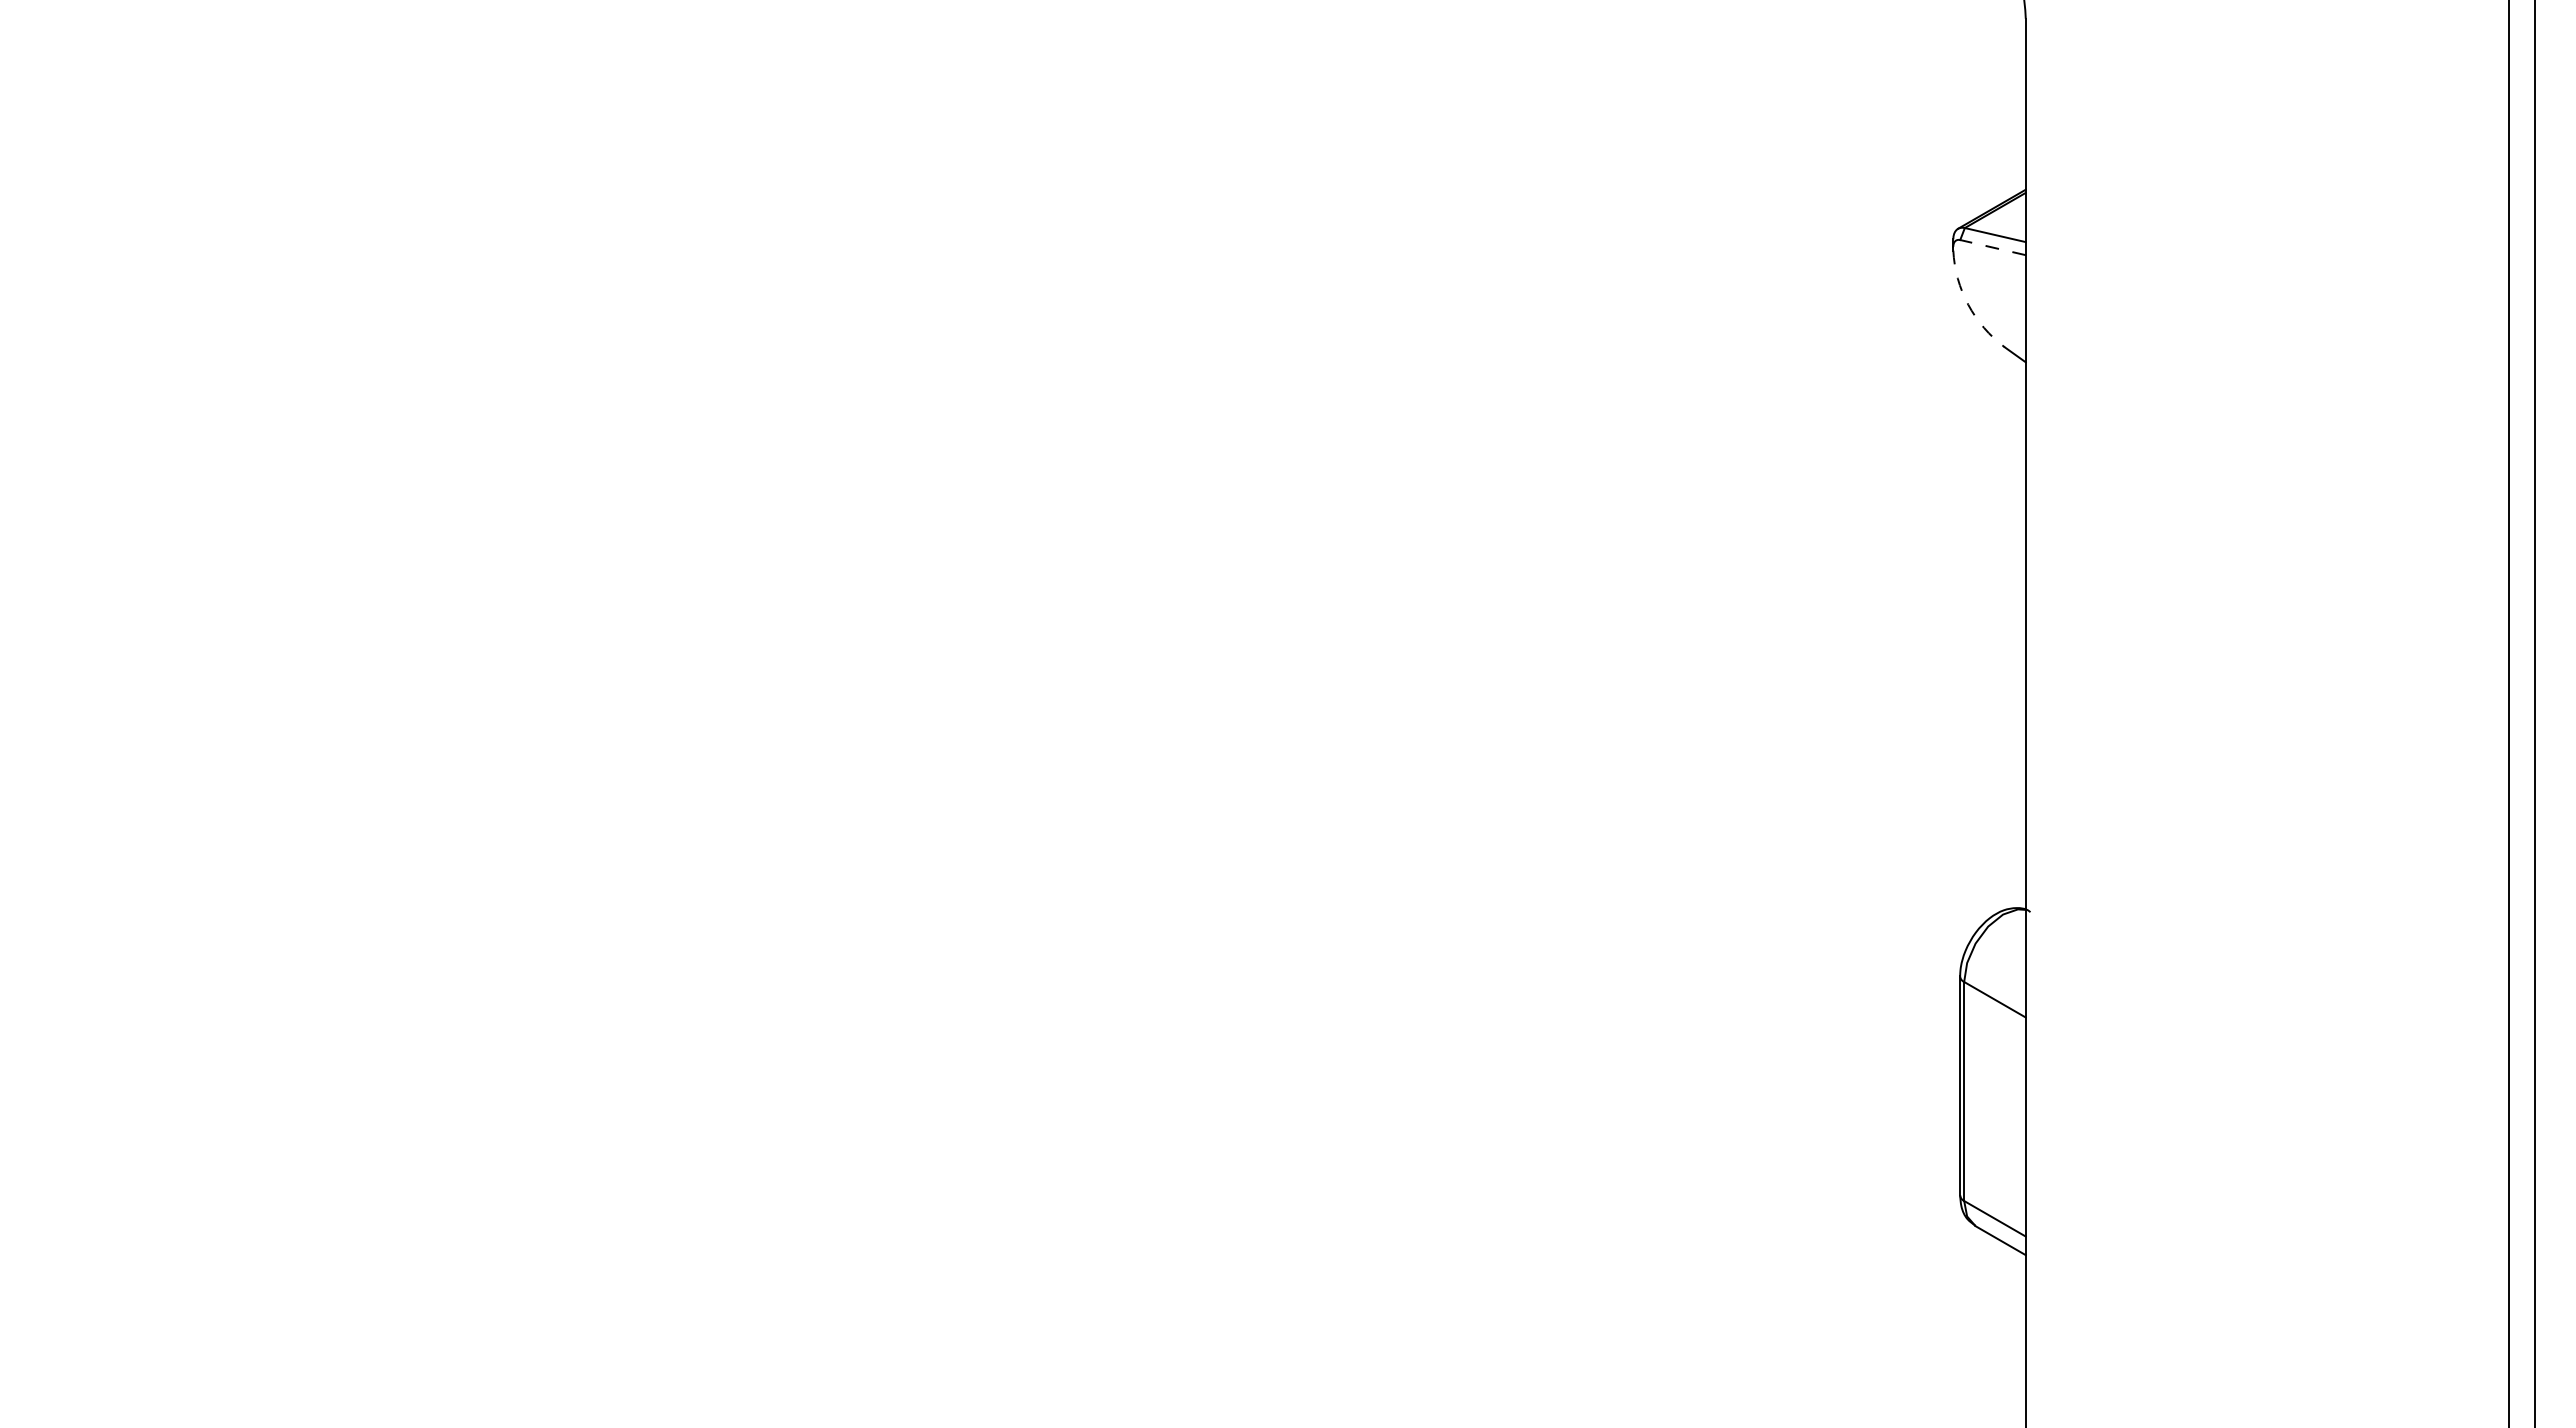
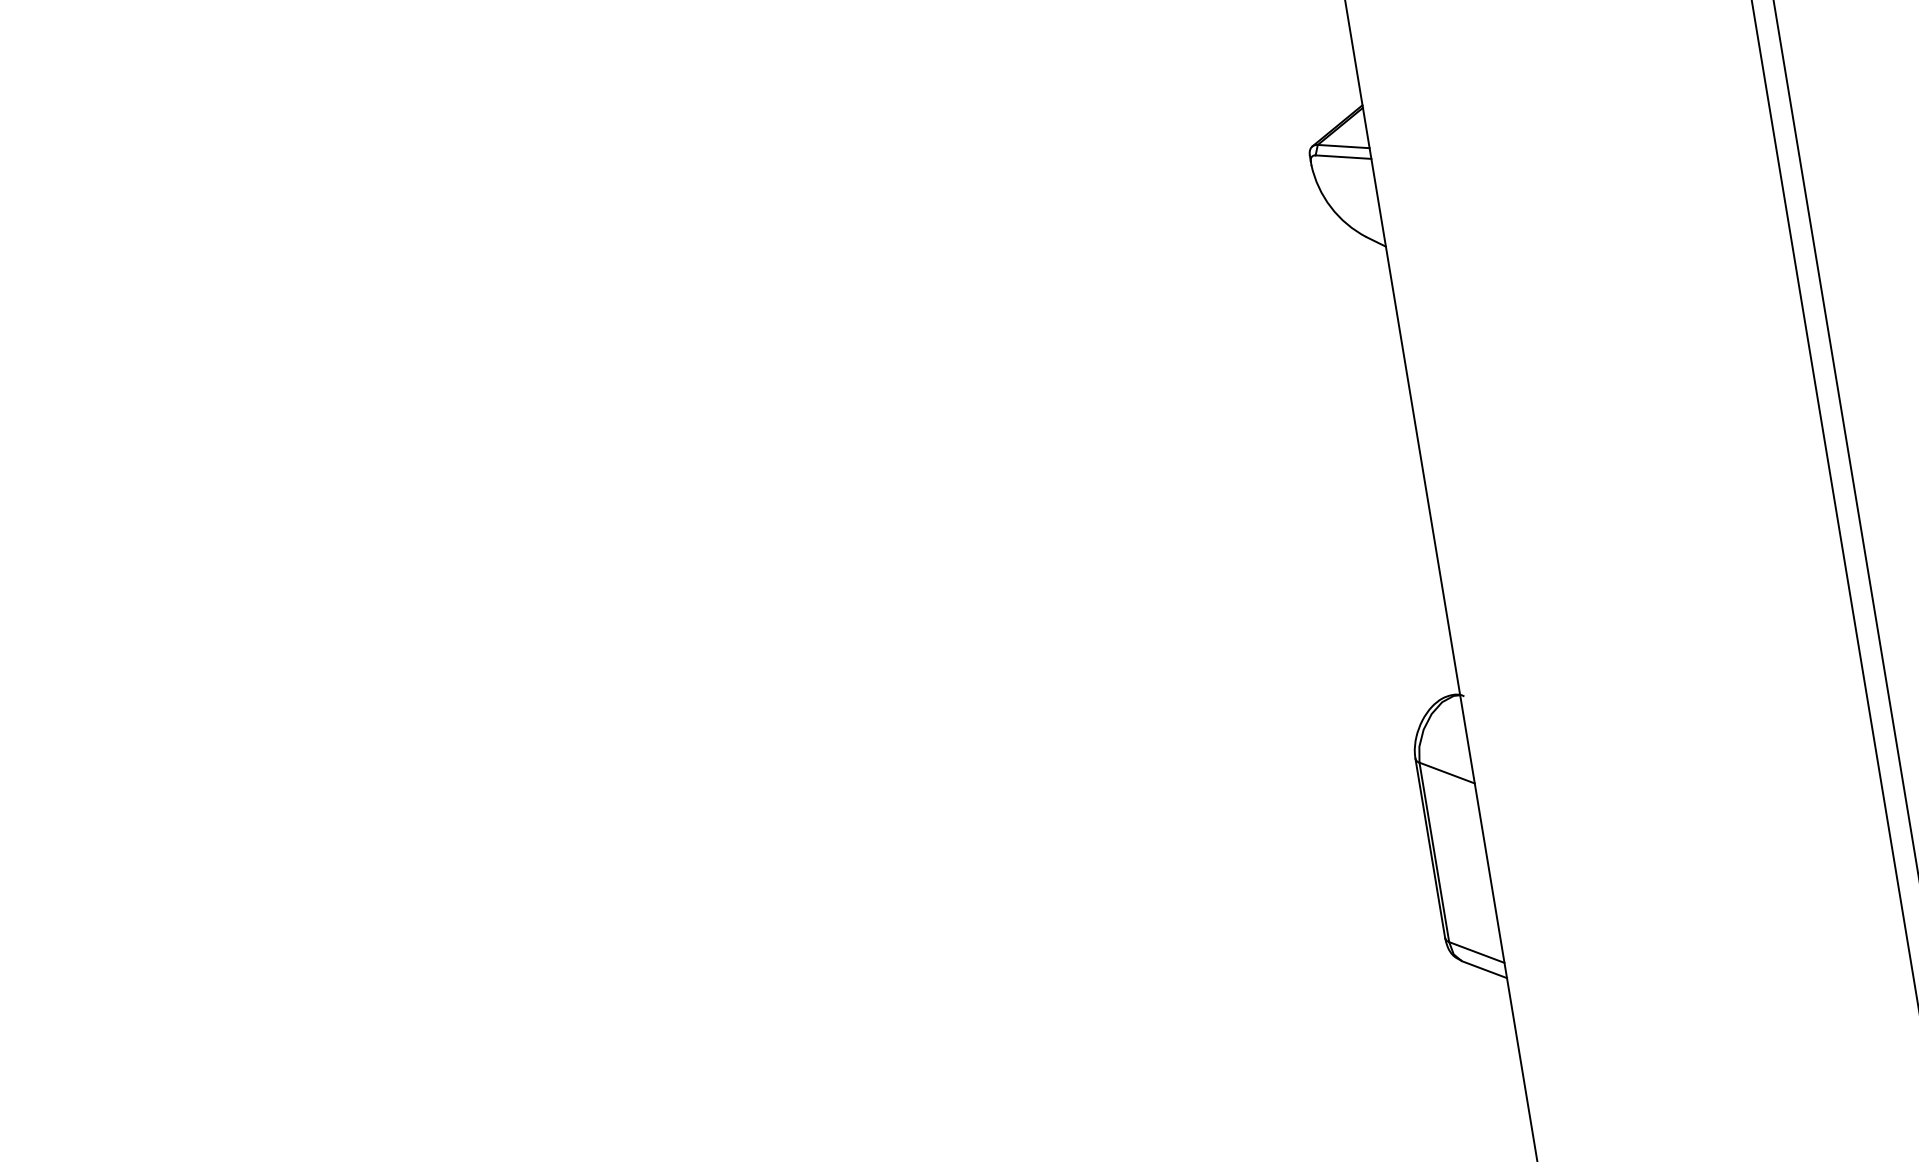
line: (1993, 247) -> (1343, 156), dashed -> solid
arc: (1968, 304) -> (1331, 207), dashed -> solid

